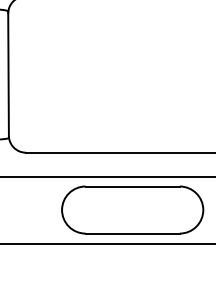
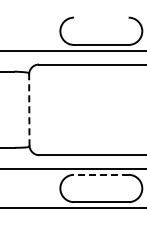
line: (8, 73) -> (29, 109), solid -> dashed
line: (131, 185) -> (100, 174), solid -> dashed

